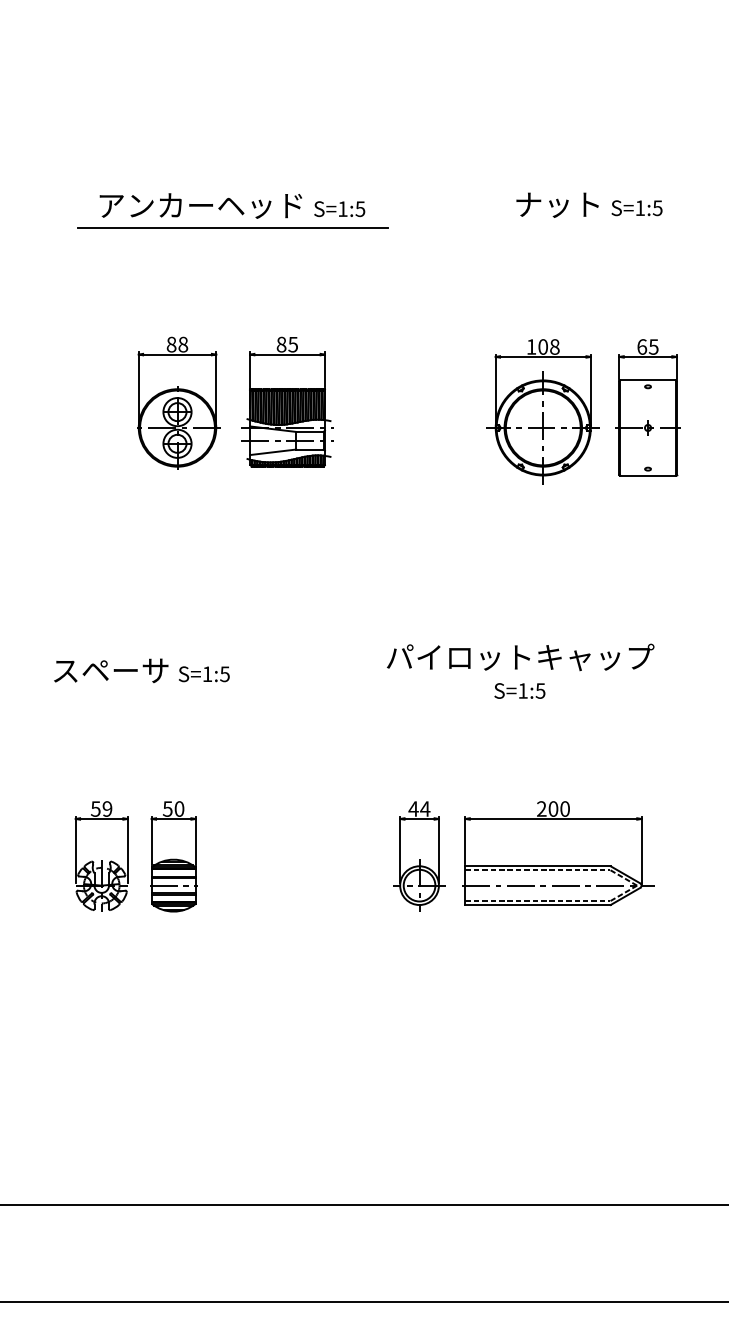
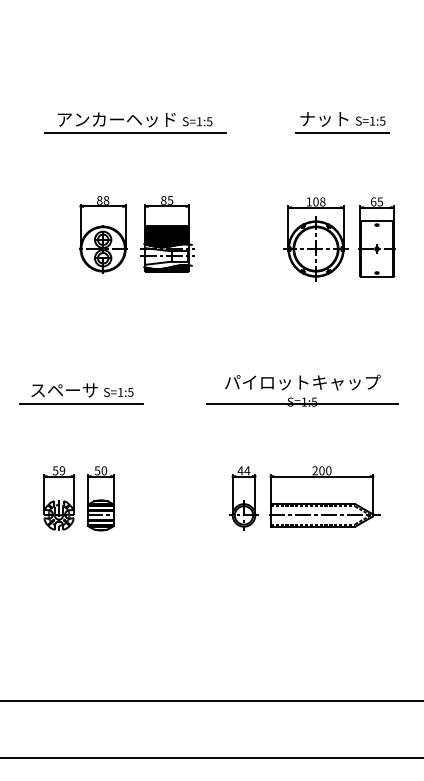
line: (588, 227) -> (342, 132), added
line: (140, 693) -> (81, 403), added
line: (519, 693) -> (302, 403), added

